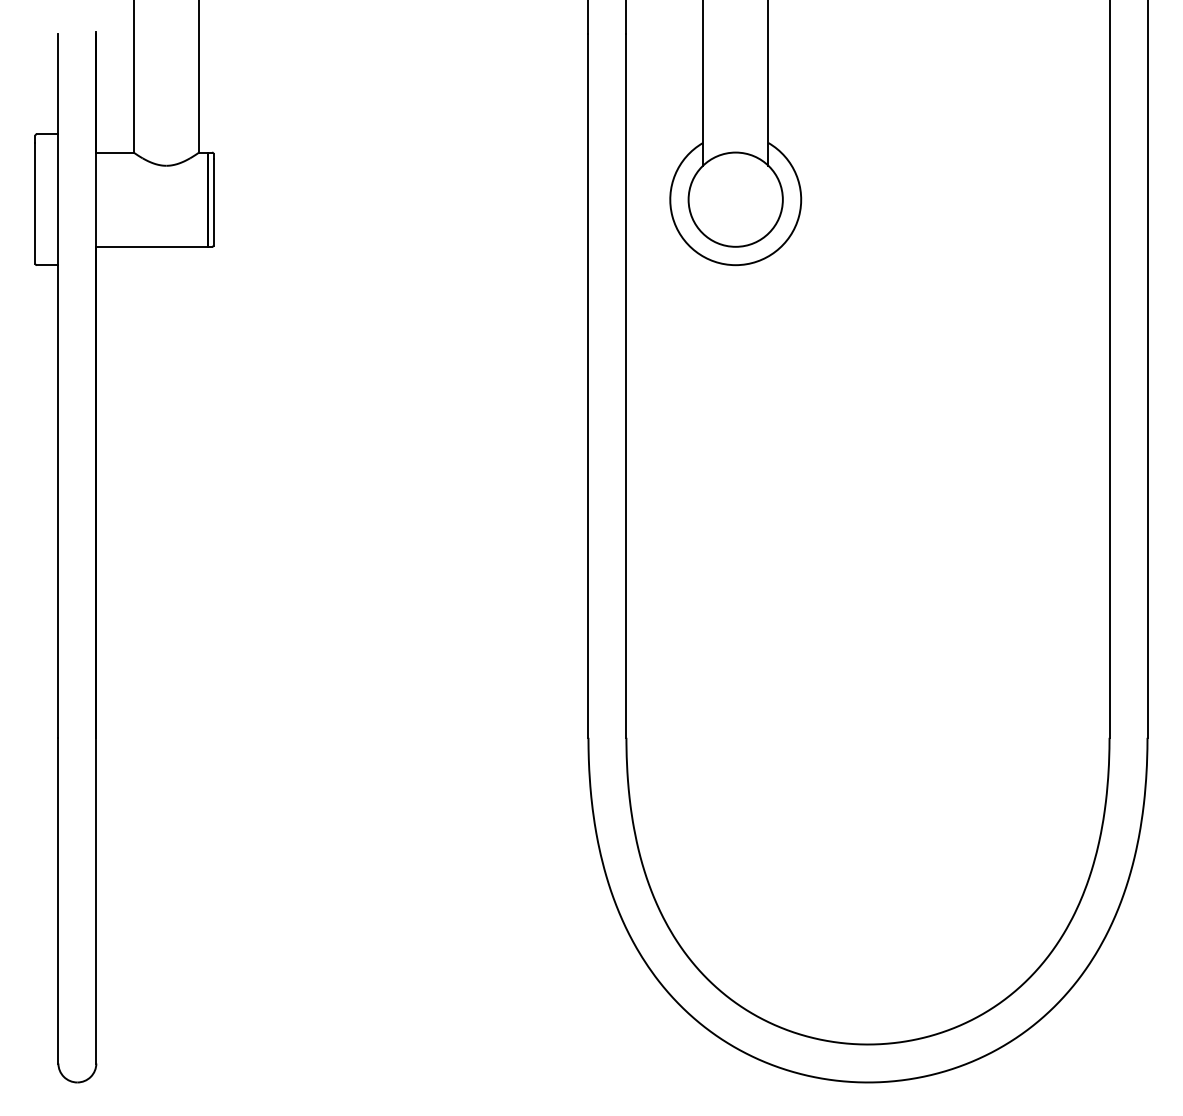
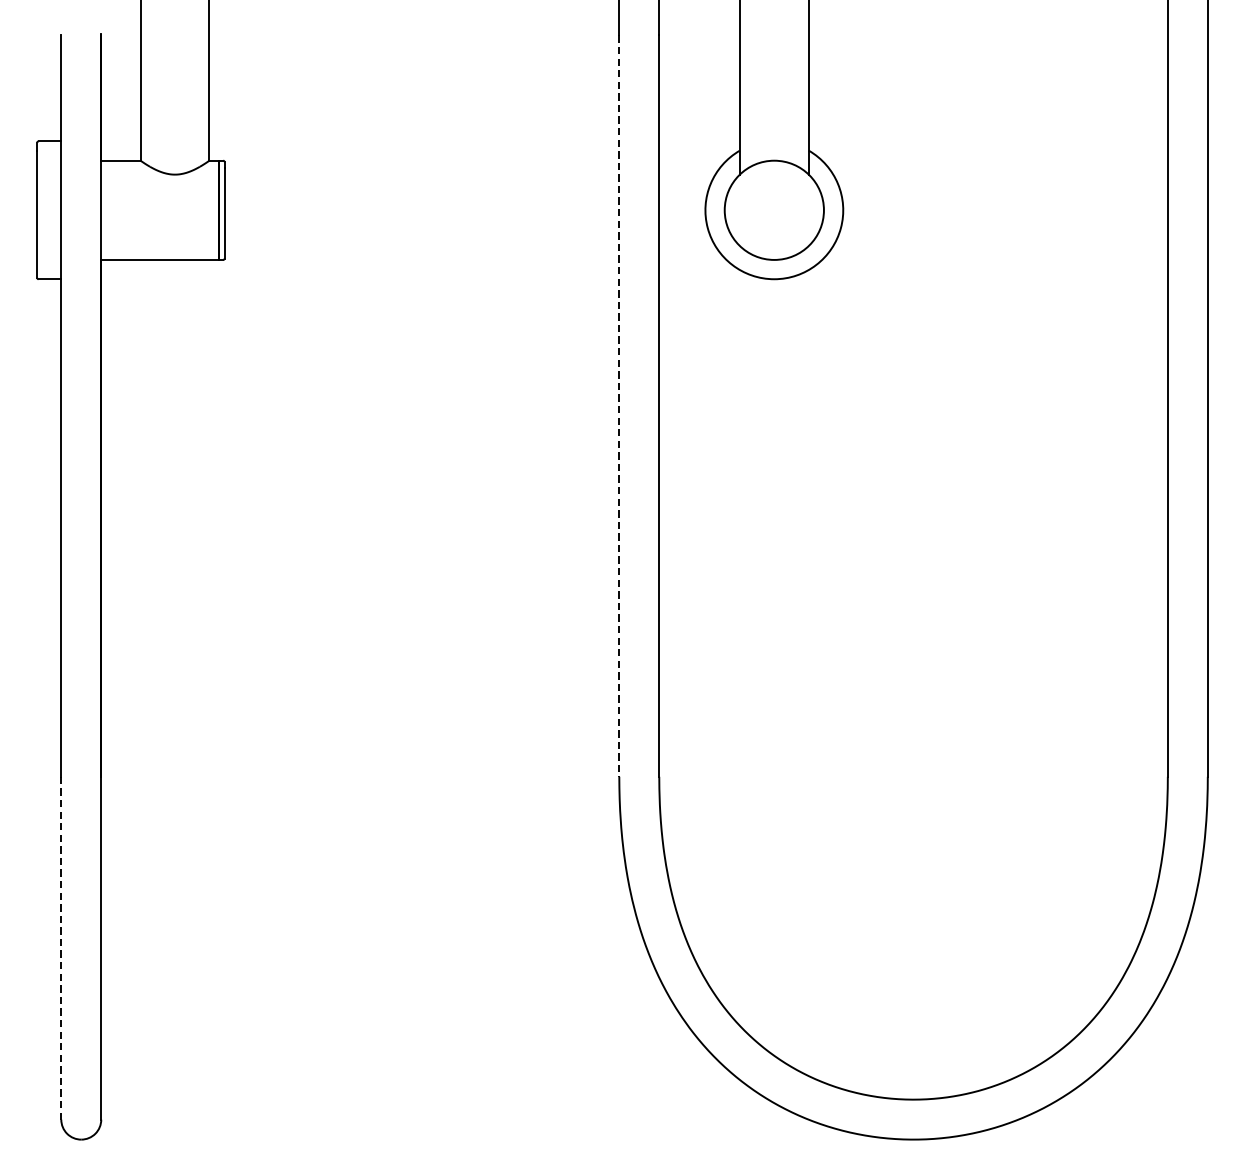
line: (588, 386) -> (619, 406), solid -> dashed
line: (58, 900) -> (61, 948), solid -> dashed

